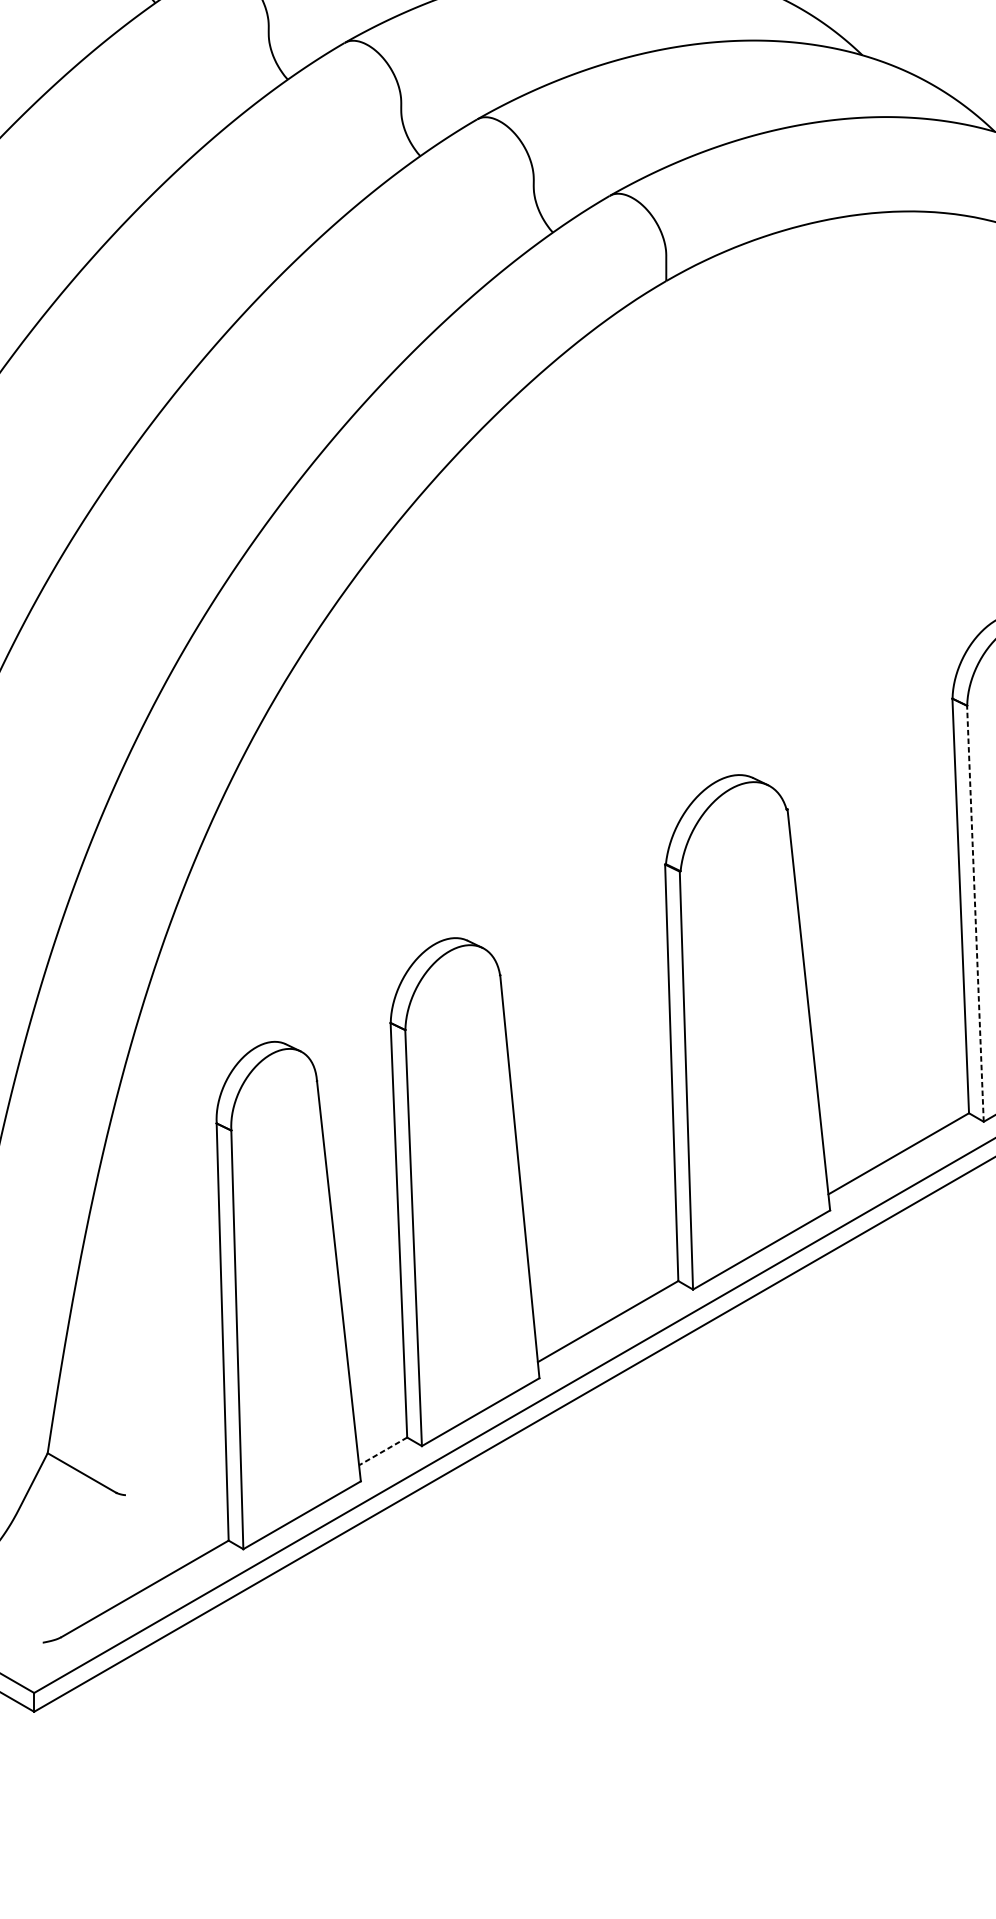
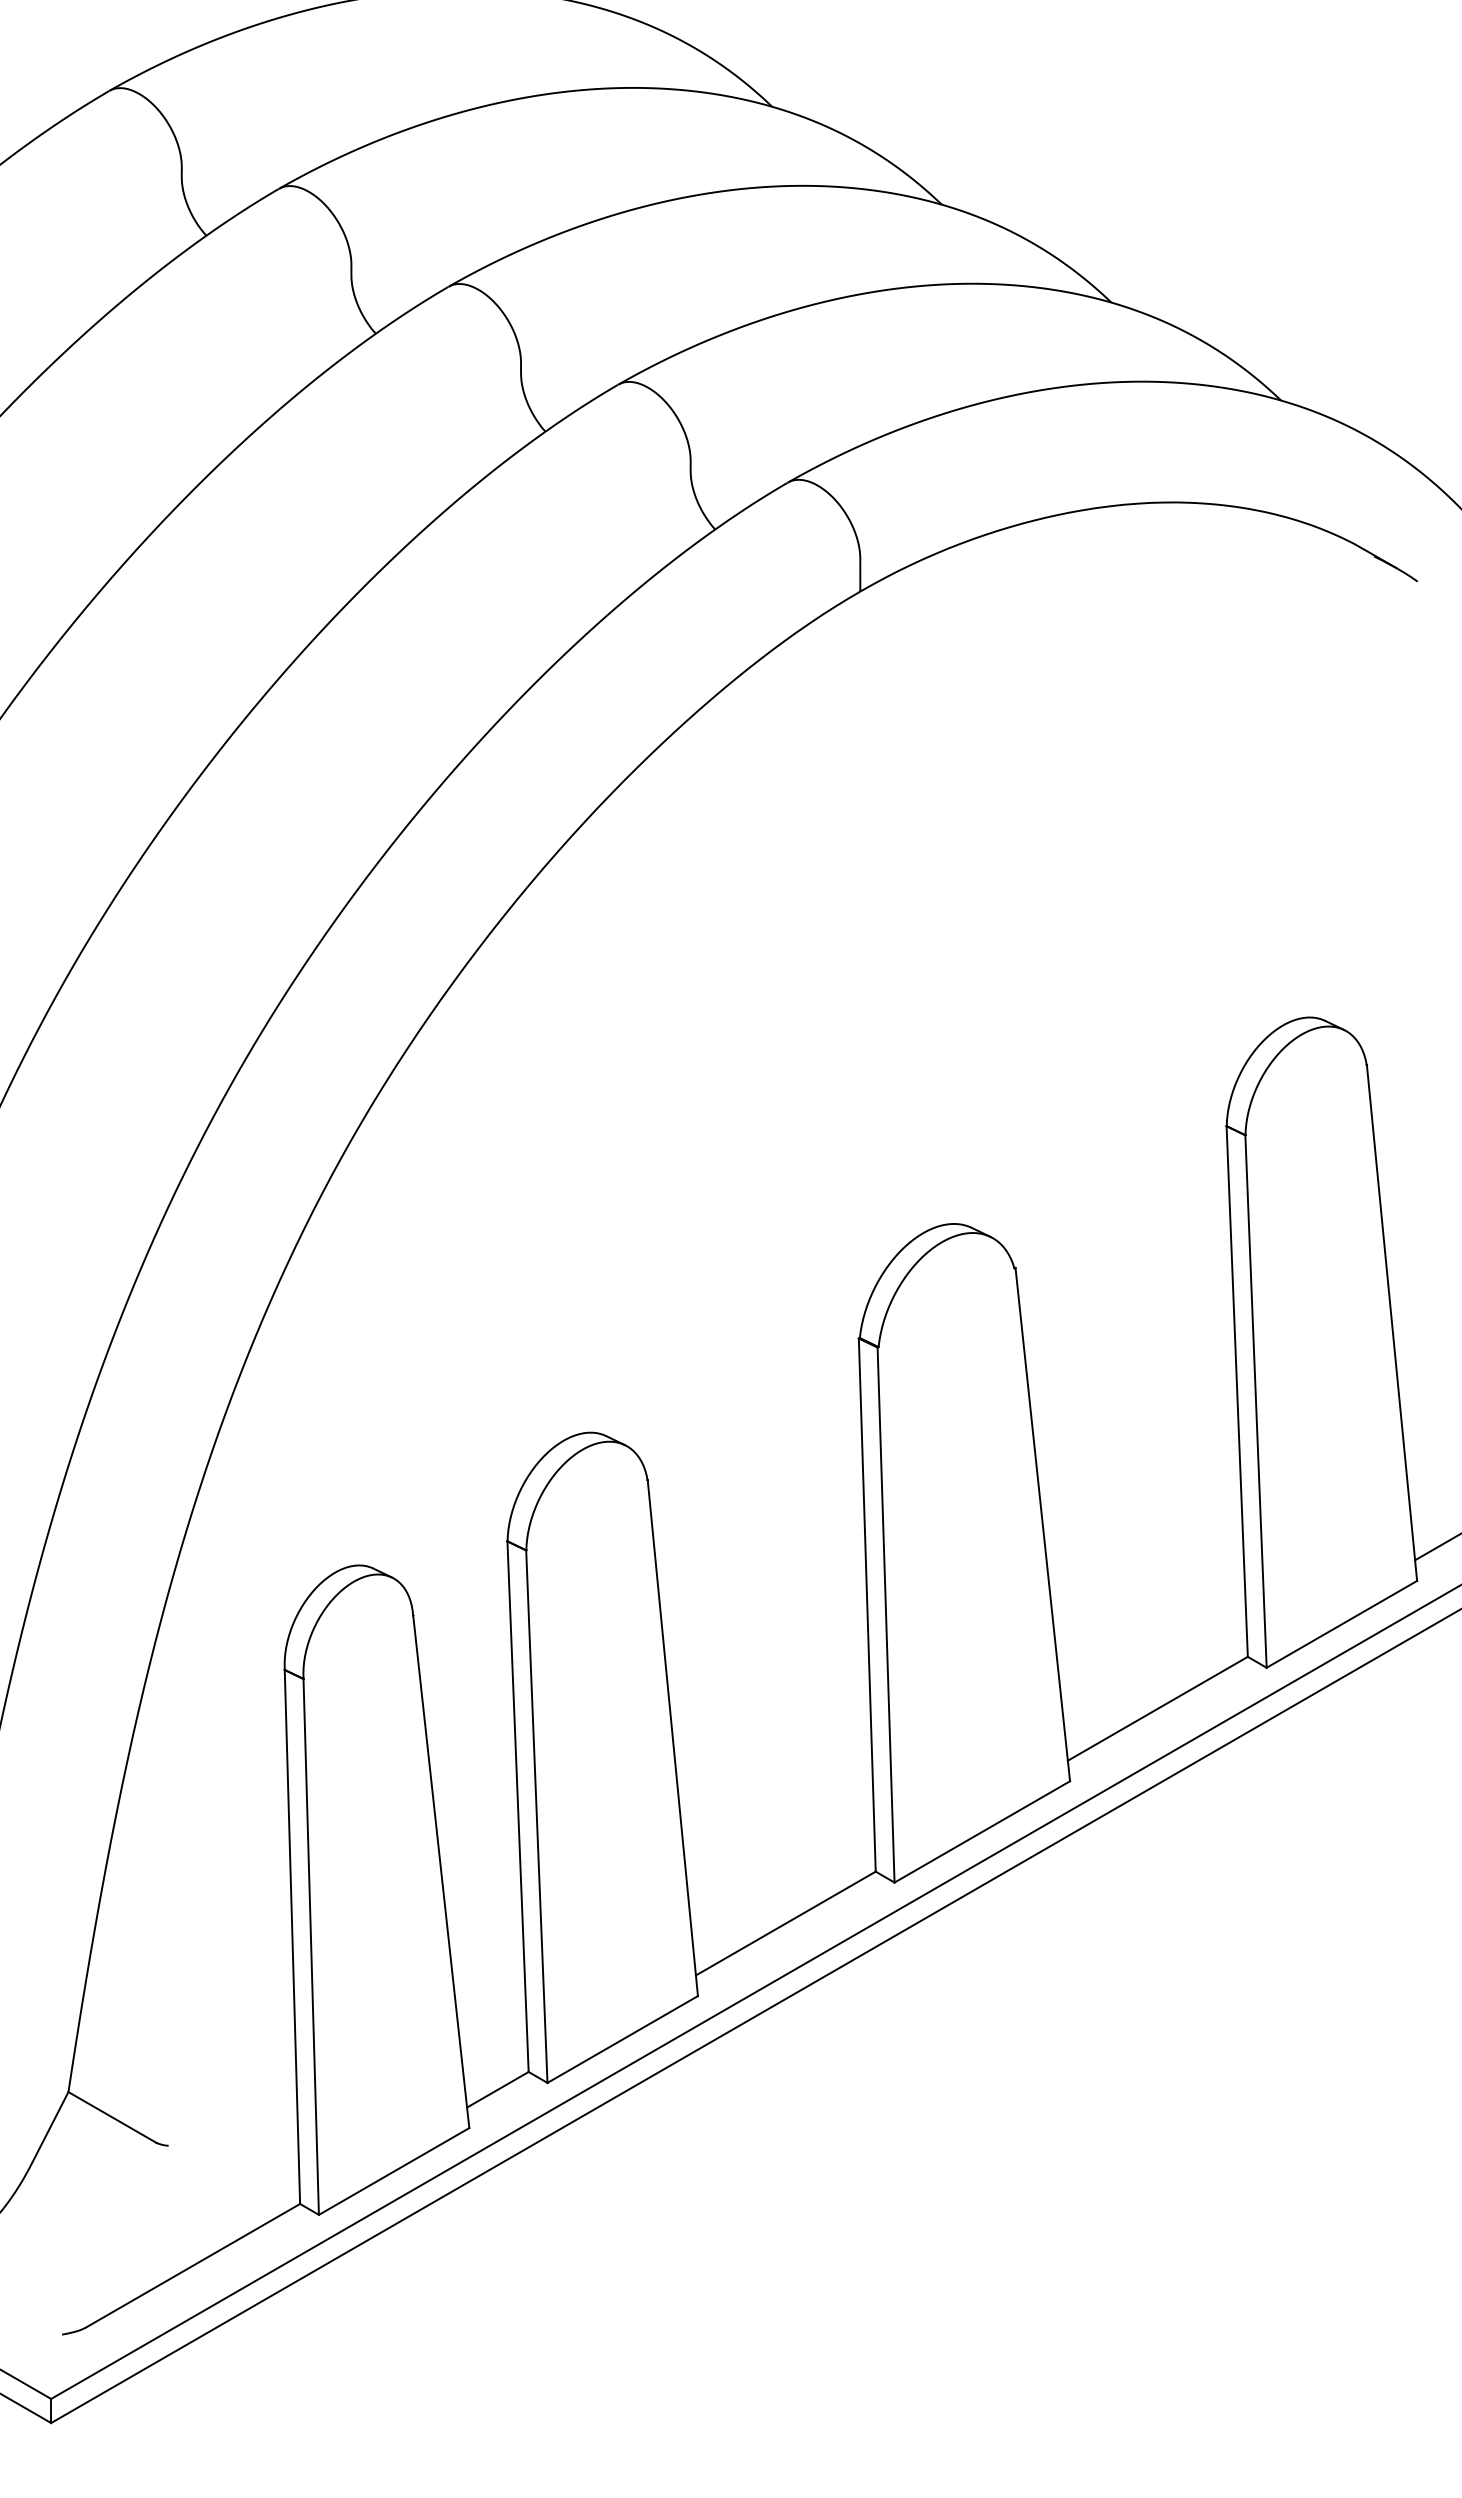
line: (975, 913) -> (1255, 1401), dashed -> solid
line: (382, 1451) -> (497, 2089), dashed -> solid

